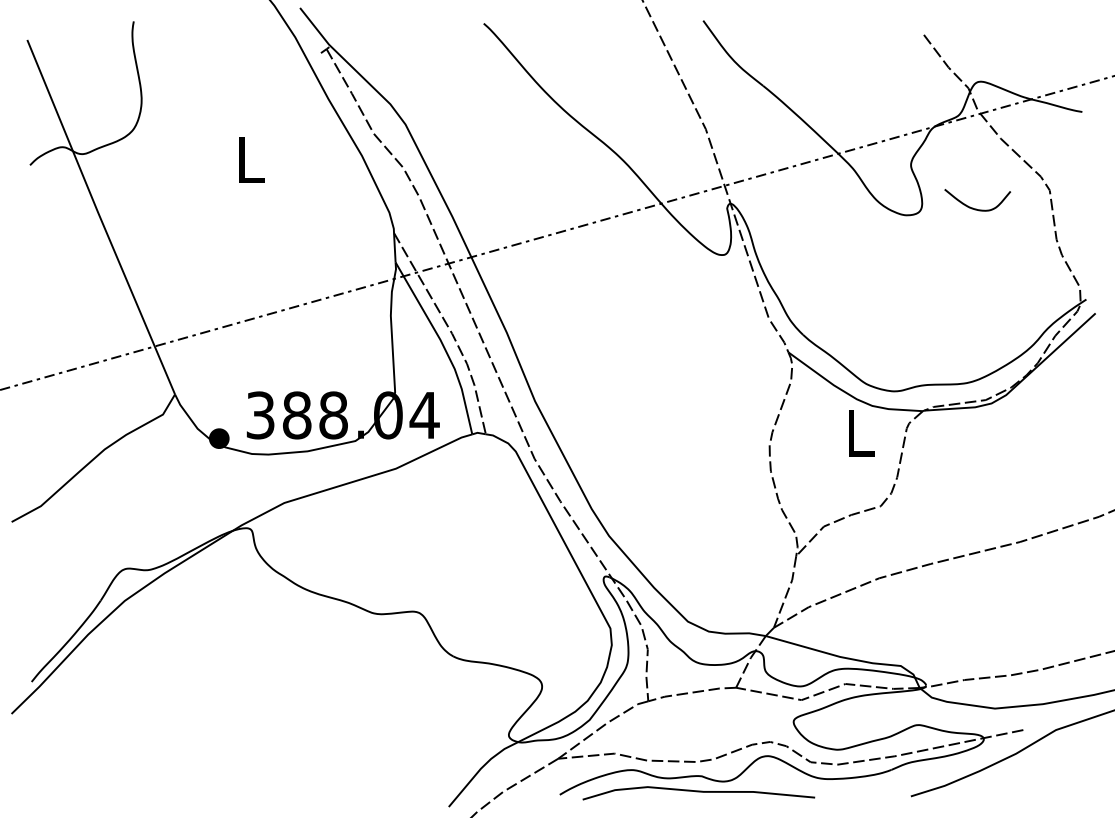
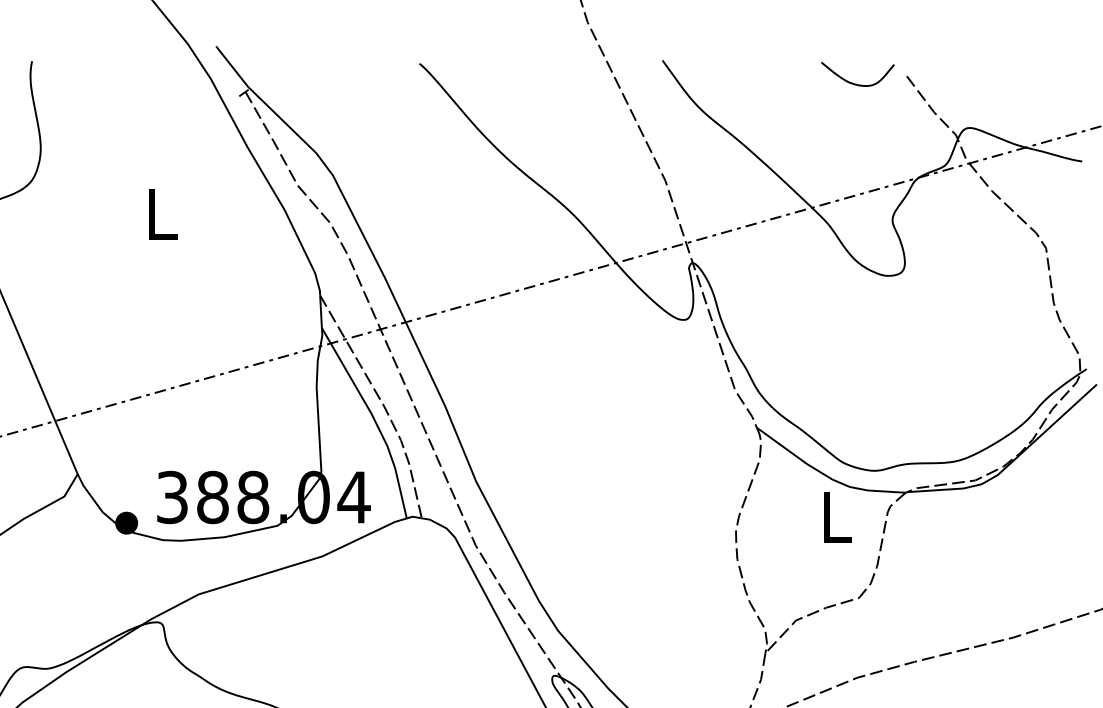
curve: (973, 207) -> (853, 82), moved

